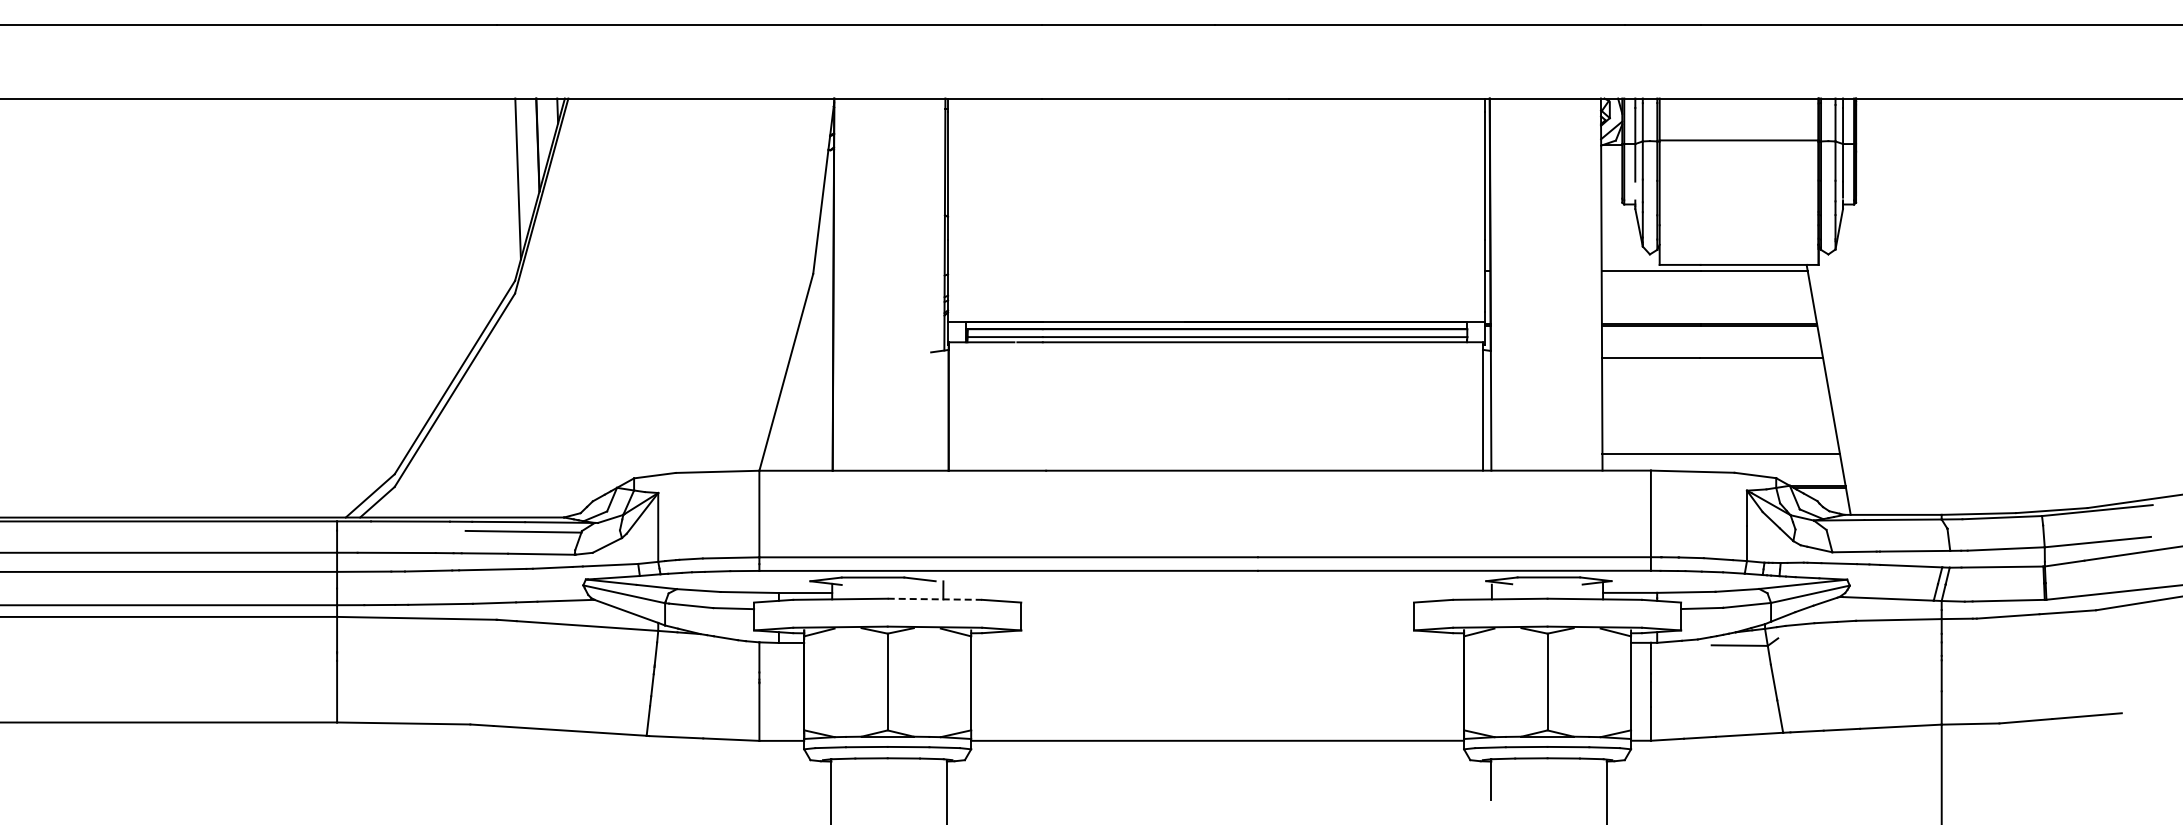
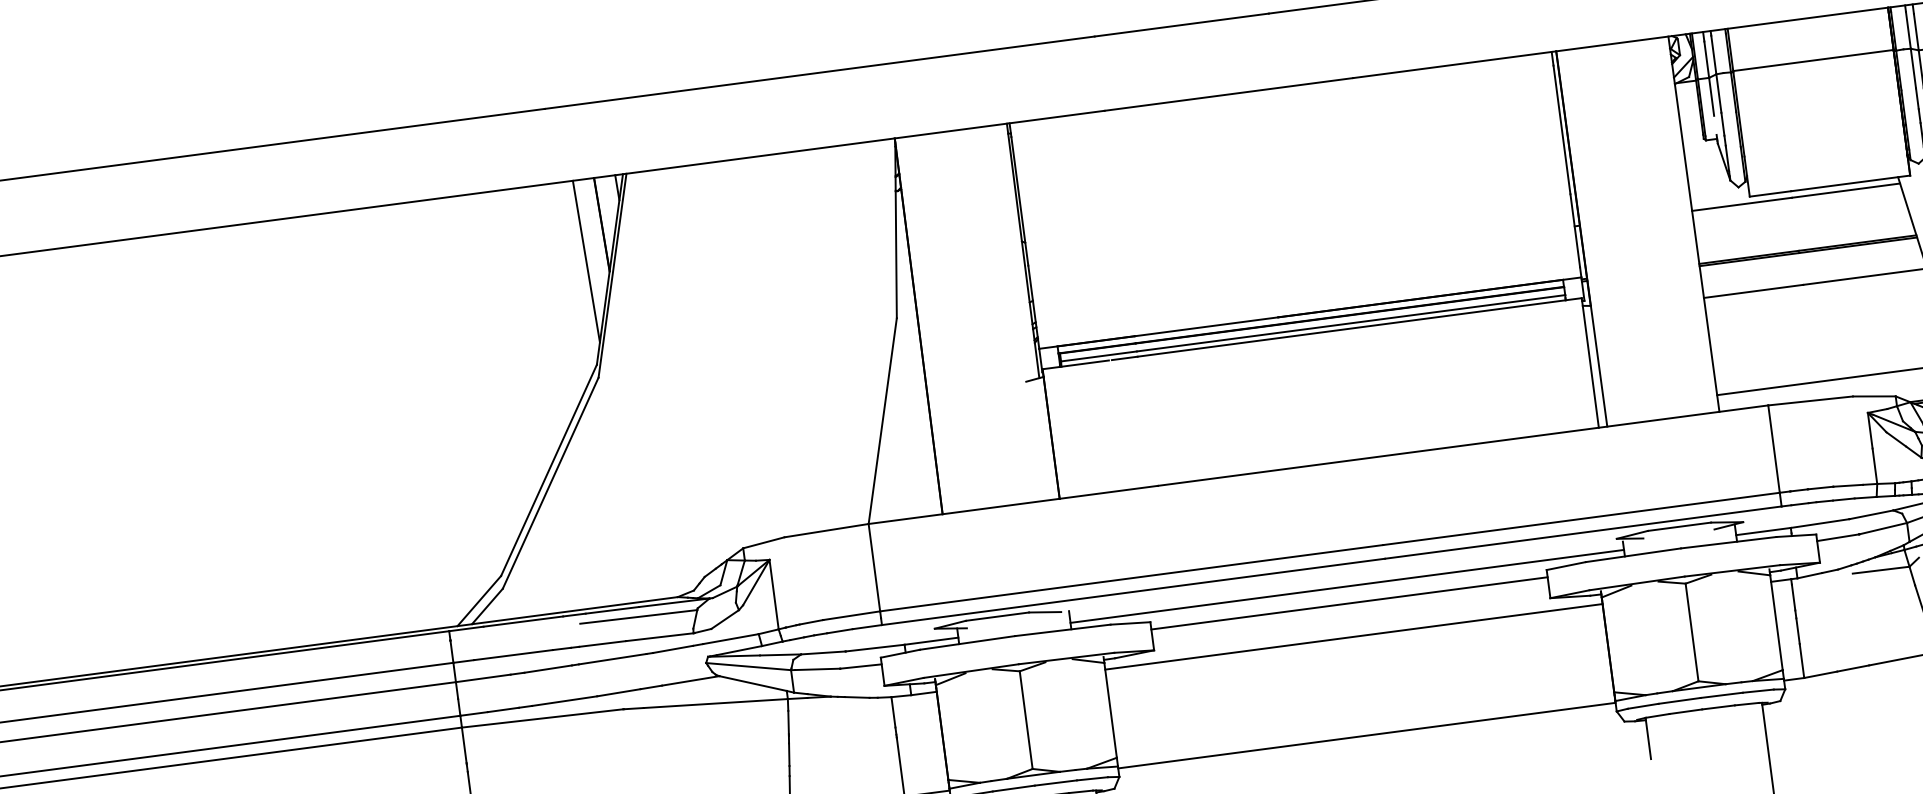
line: (1217, 592) -> (1347, 585), added
line: (935, 599) -> (1063, 630), dashed -> solid
line: (1217, 609) -> (1349, 603), added
line: (1217, 642) -> (1353, 636), added

